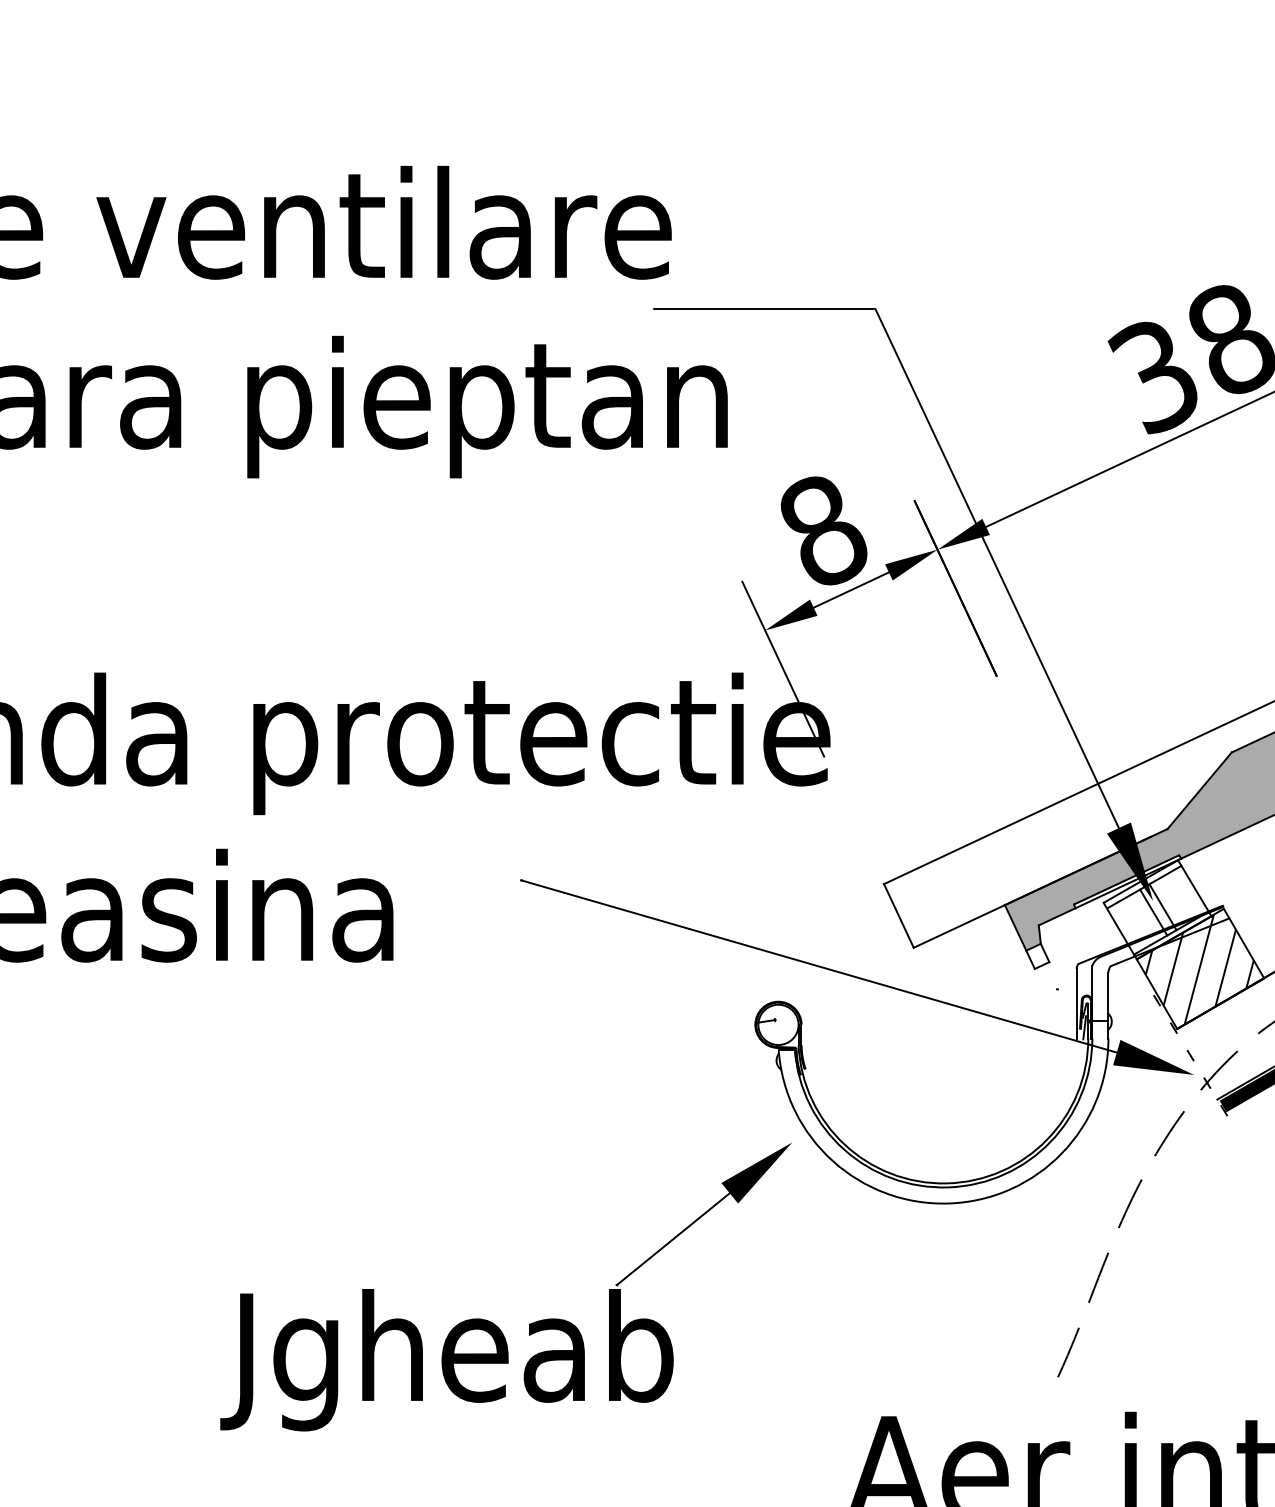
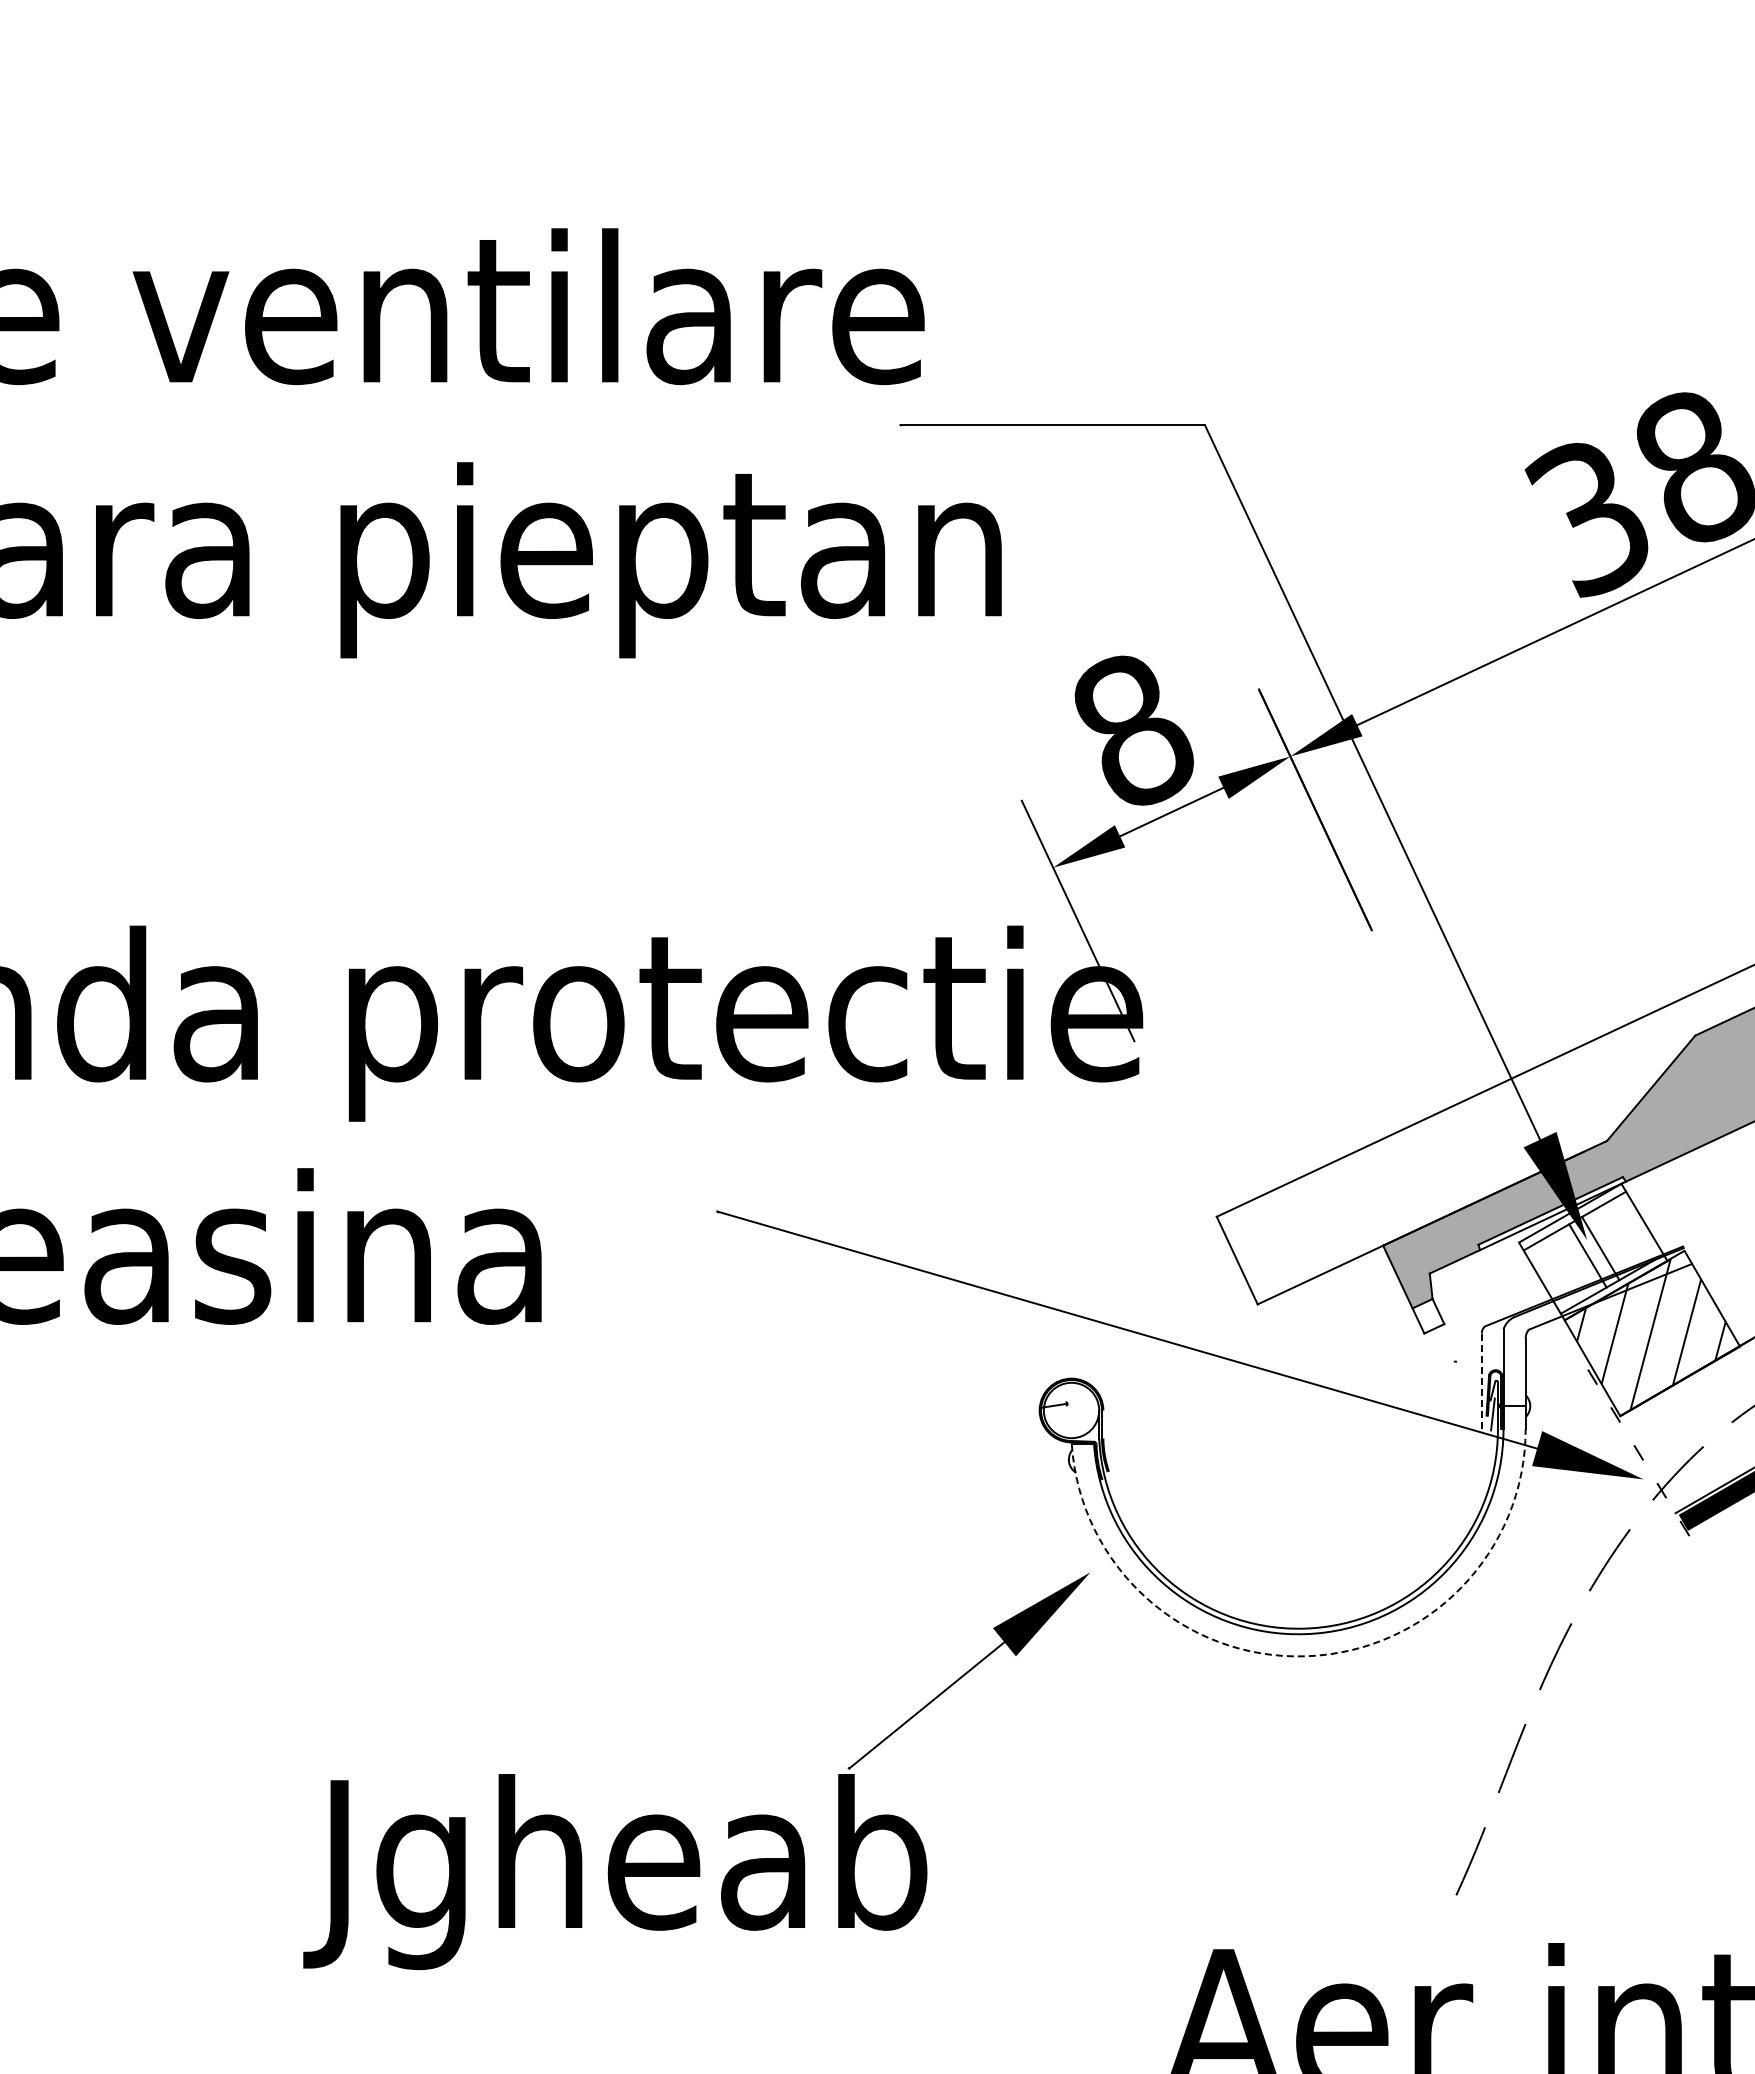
line: (1076, 1004) -> (1481, 1382), solid -> dashed
arc: (949, 1203) -> (1306, 1656), solid -> dashed

